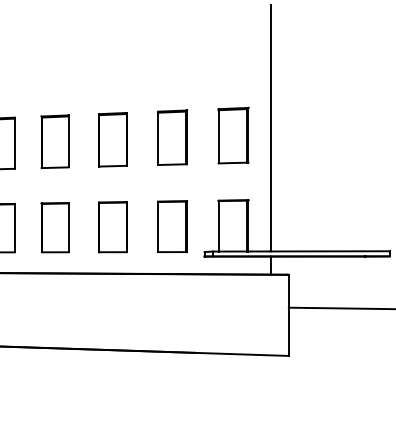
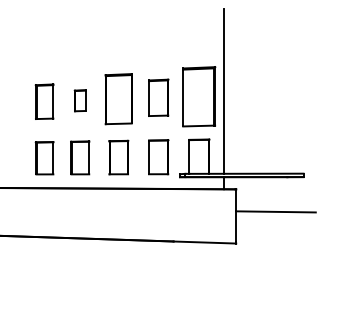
part: (233, 134) -> (199, 95), size x1.6
part: (112, 140) -> (118, 99), size x1.4
part: (55, 141) -> (80, 100), size x0.6

